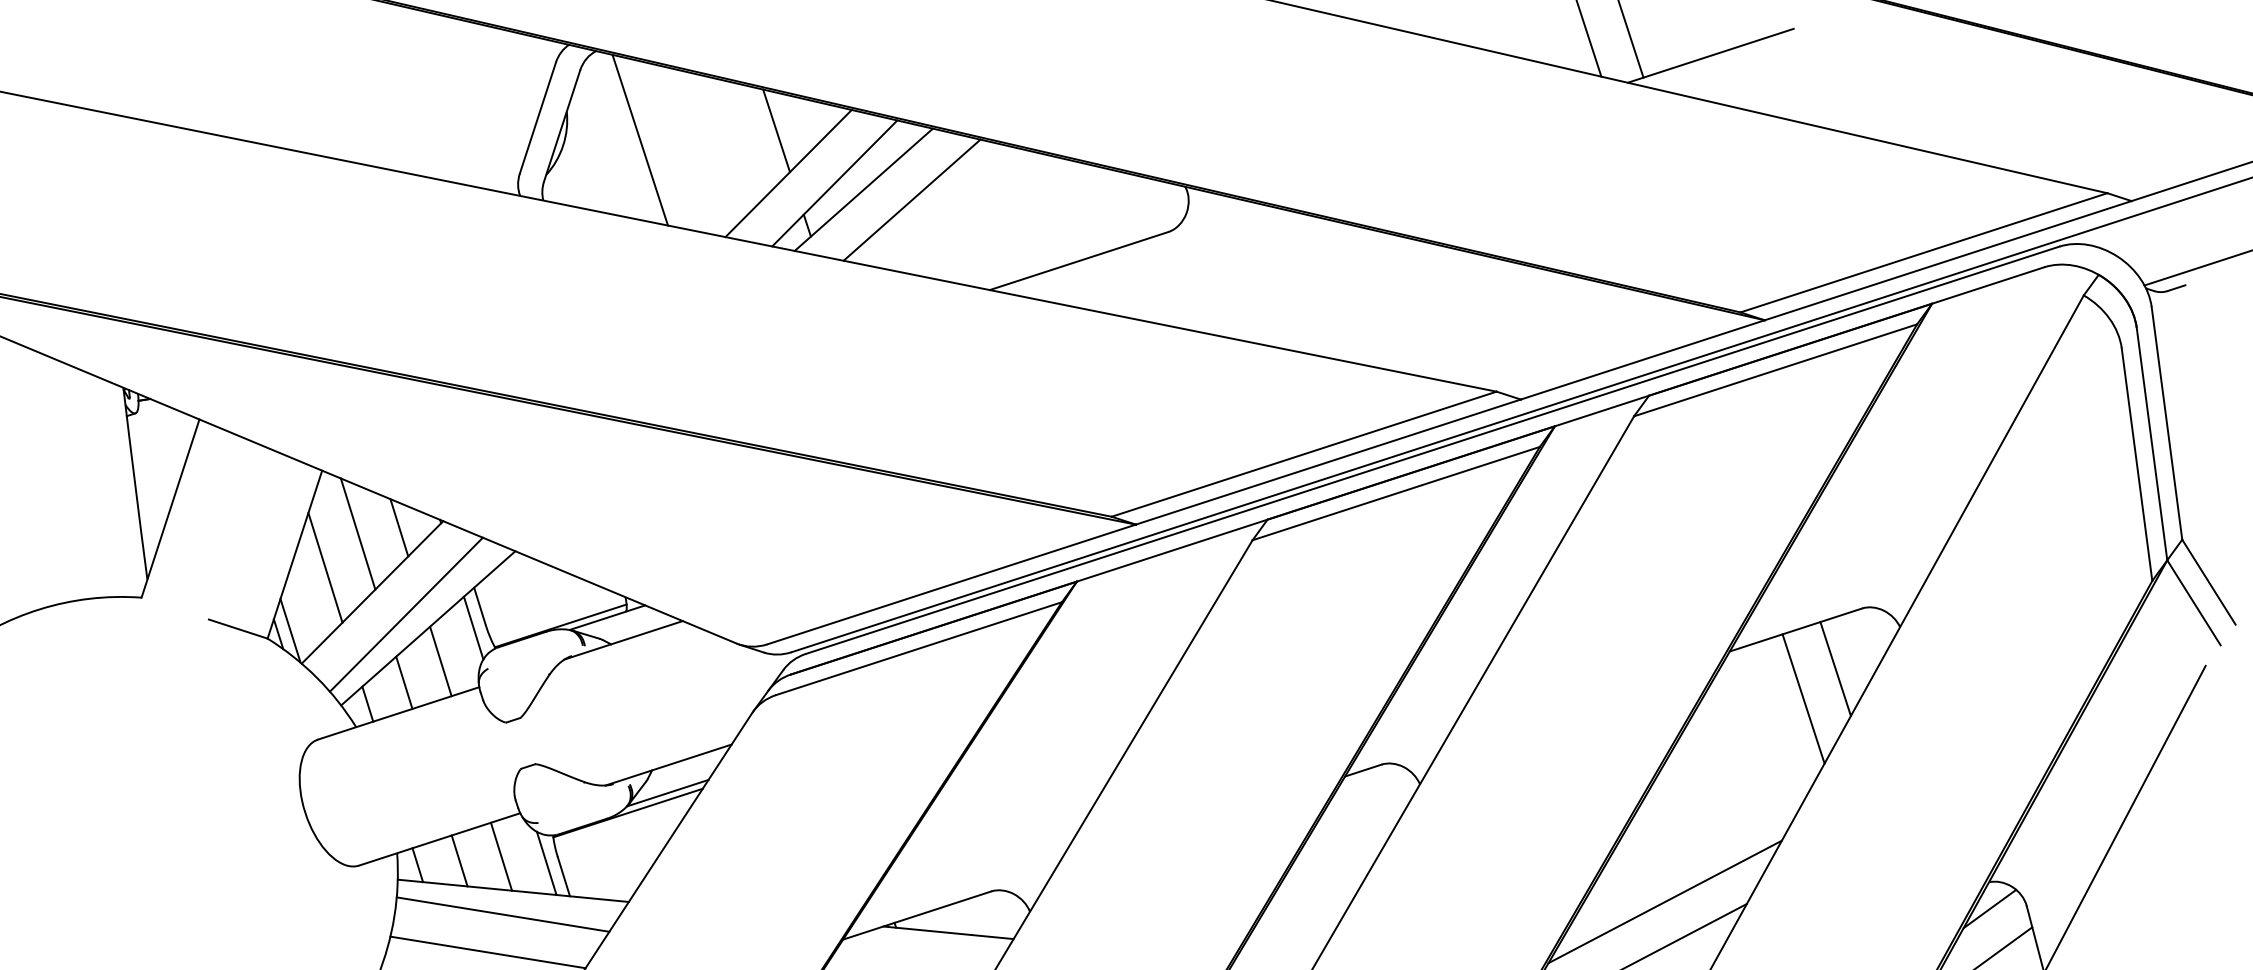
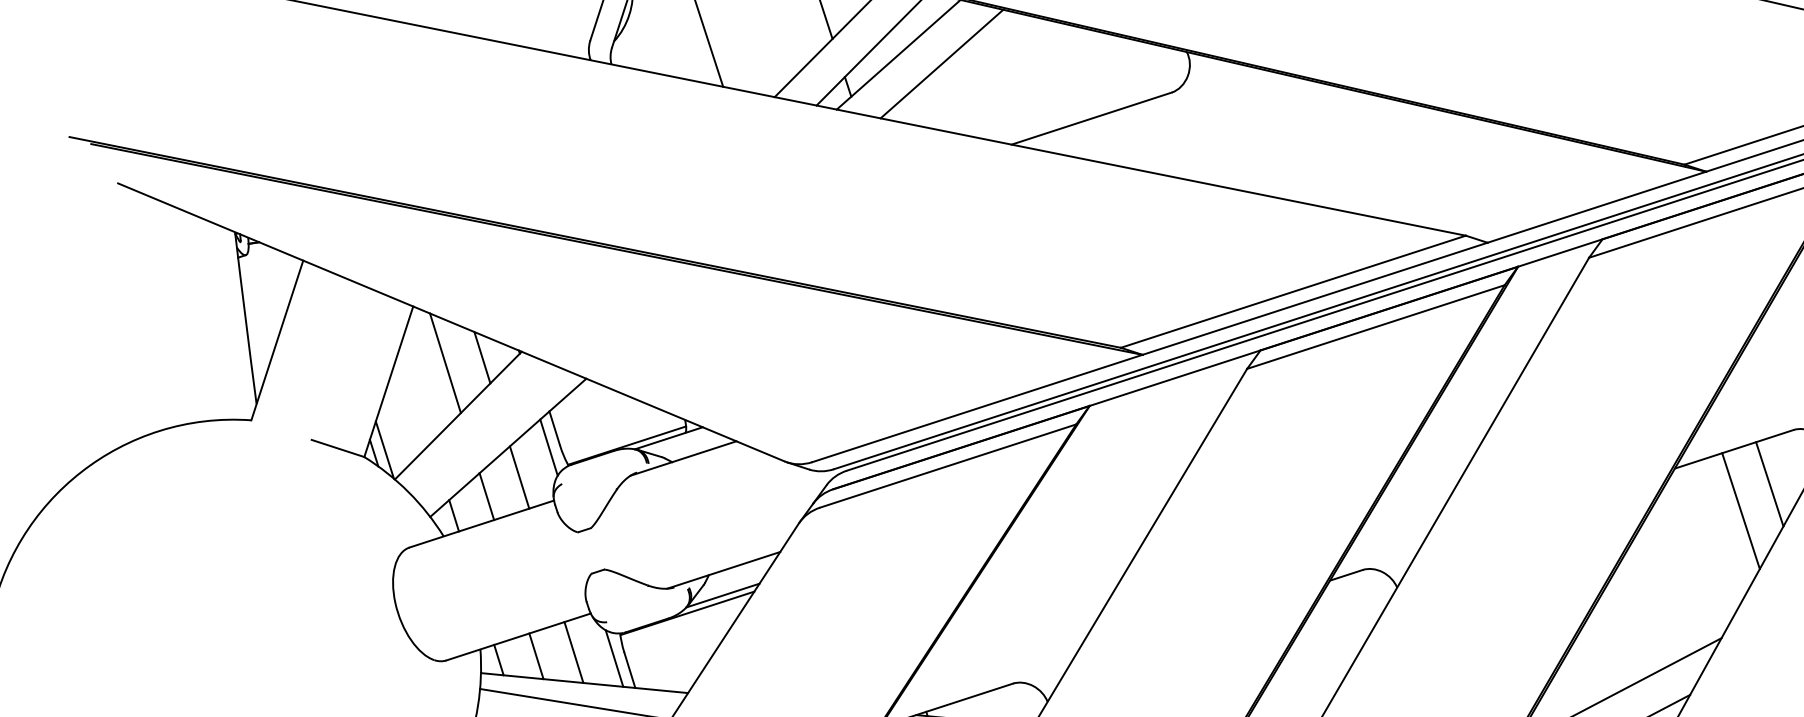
line: (325, 567) -> (416, 393), removed
line: (405, 614) -> (487, 435), removed

